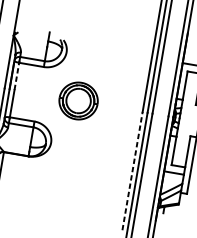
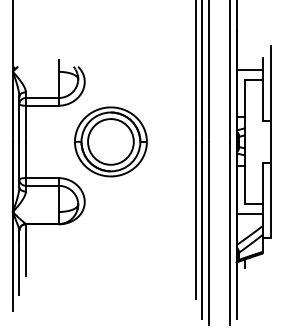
line: (16, 76) -> (25, 123), dashed -> solid
part: (78, 100) -> (110, 141), size x1.43
line: (132, 170) -> (195, 219), dashed -> solid

